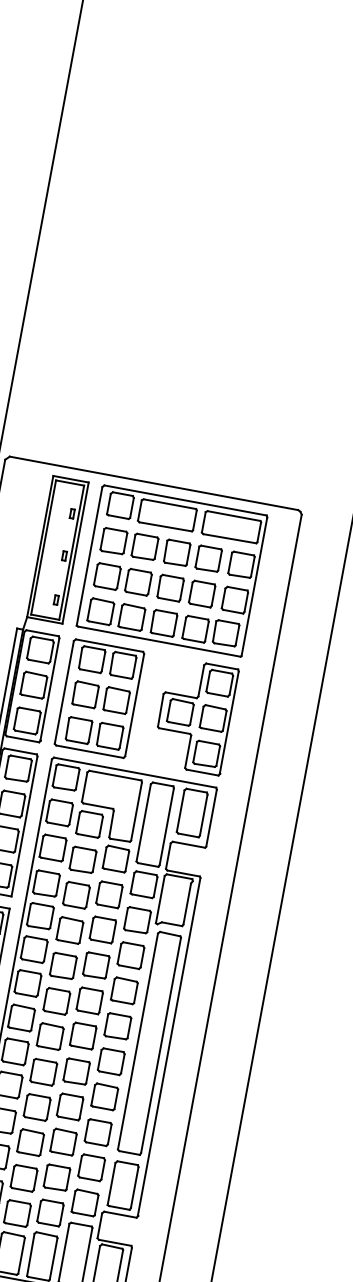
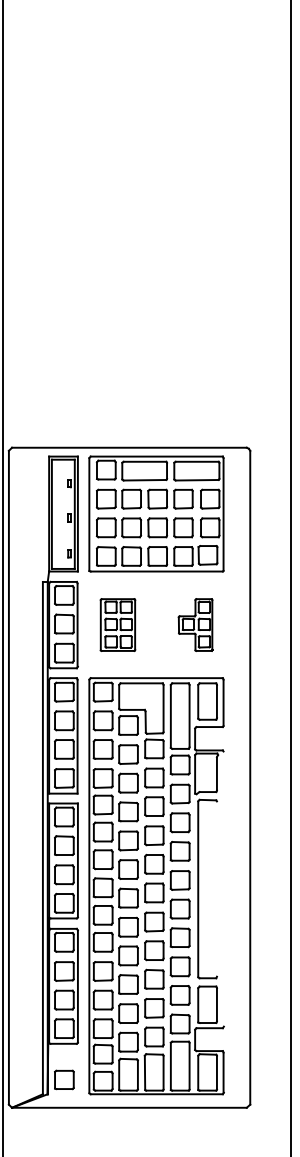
part: (99, 697) -> (117, 624), size x0.6
part: (194, 715) -> (195, 624), size x0.6
line: (160, 1044) -> (216, 888), removed
line: (169, 1046) -> (223, 888), removed

